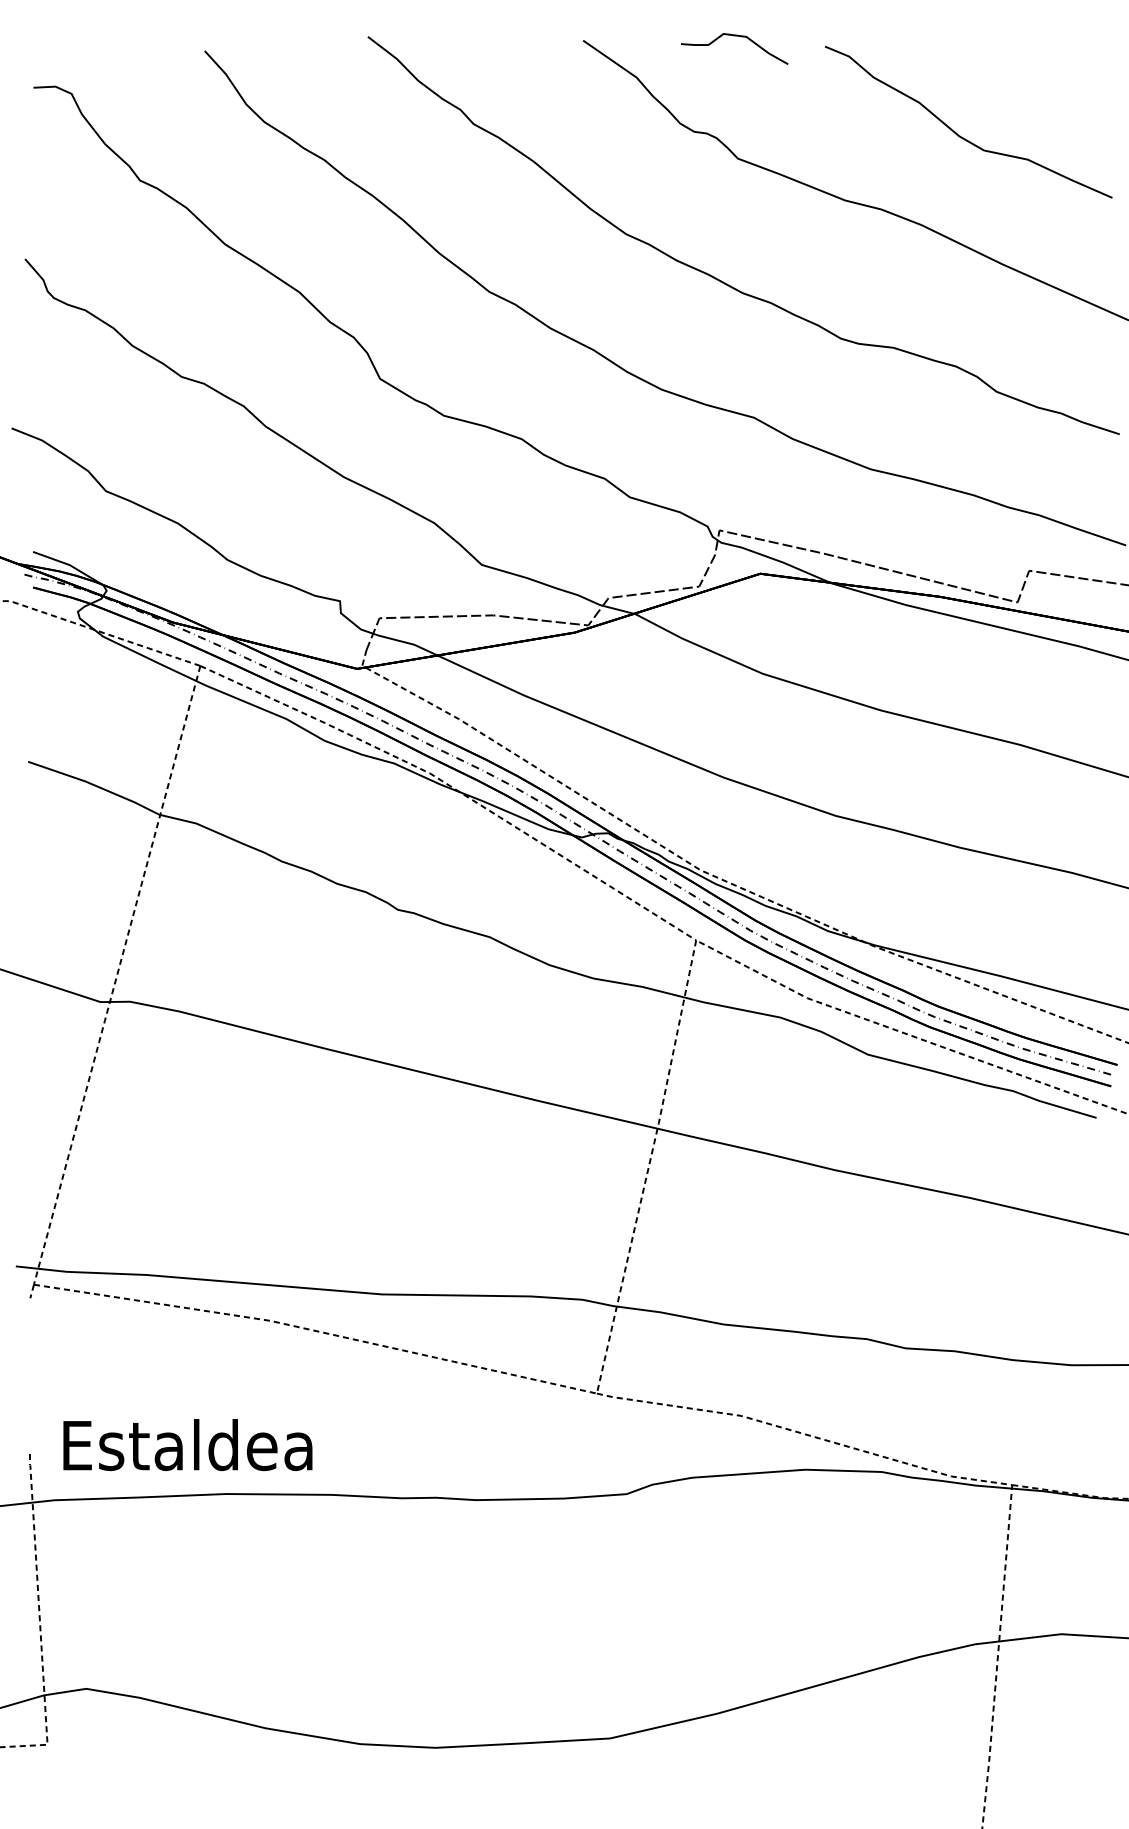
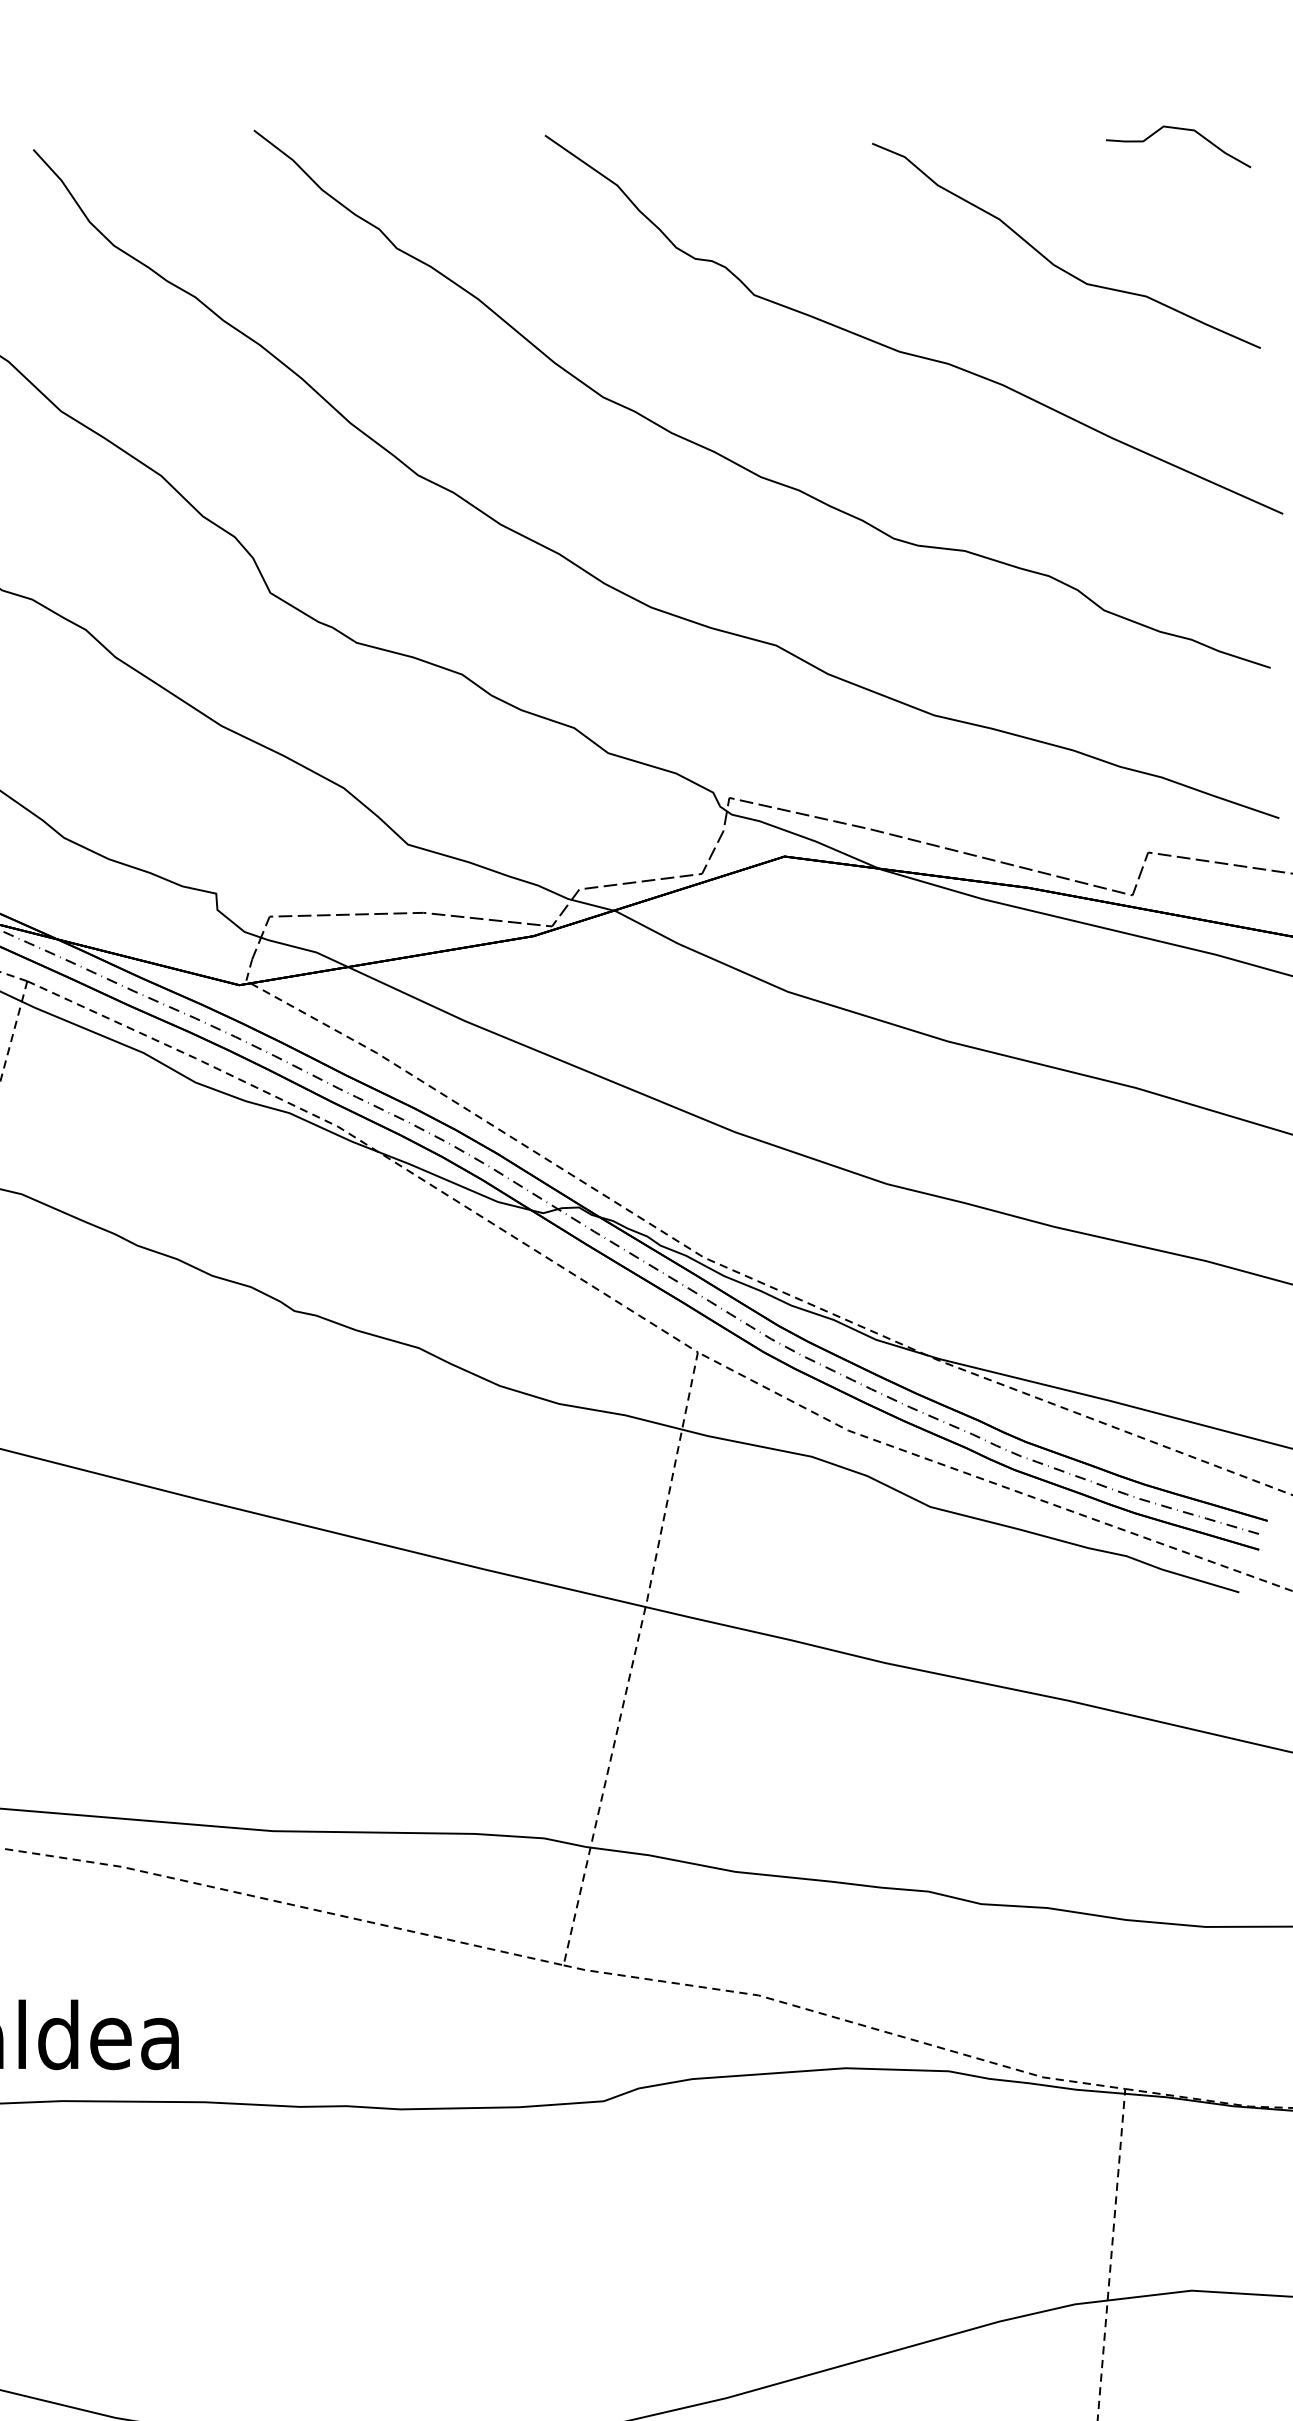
curve: (734, 36) -> (1178, 129), moved

